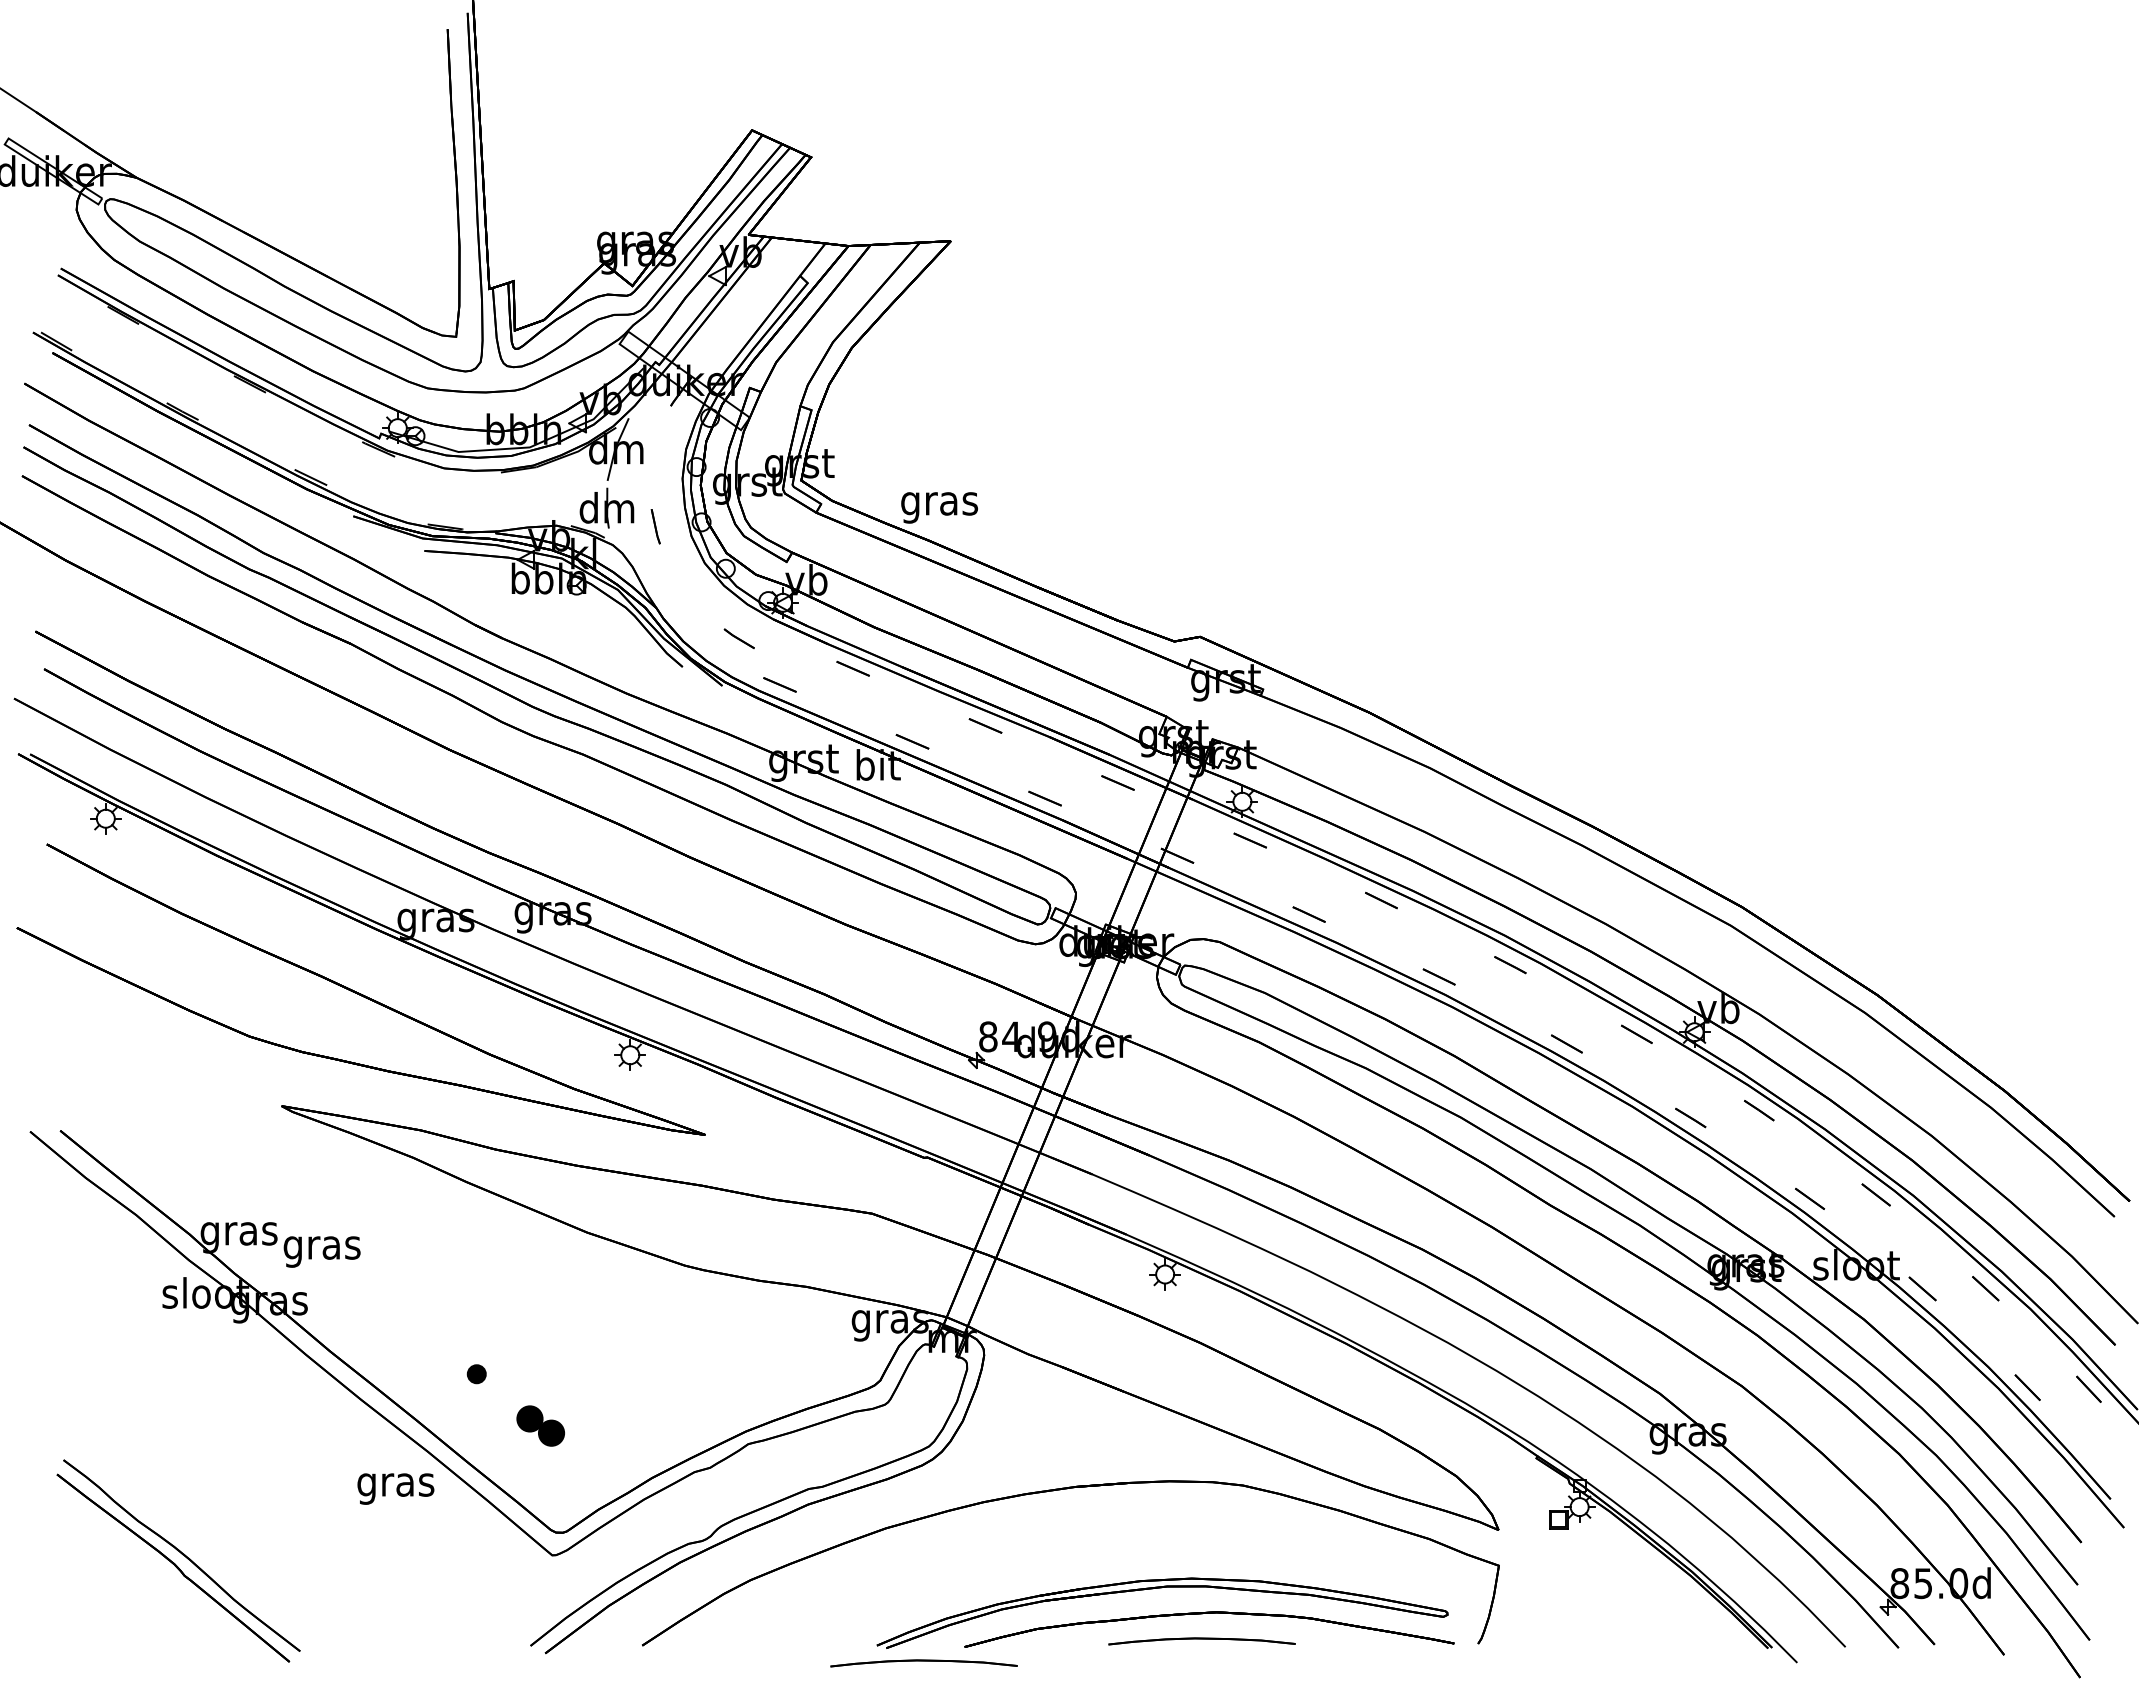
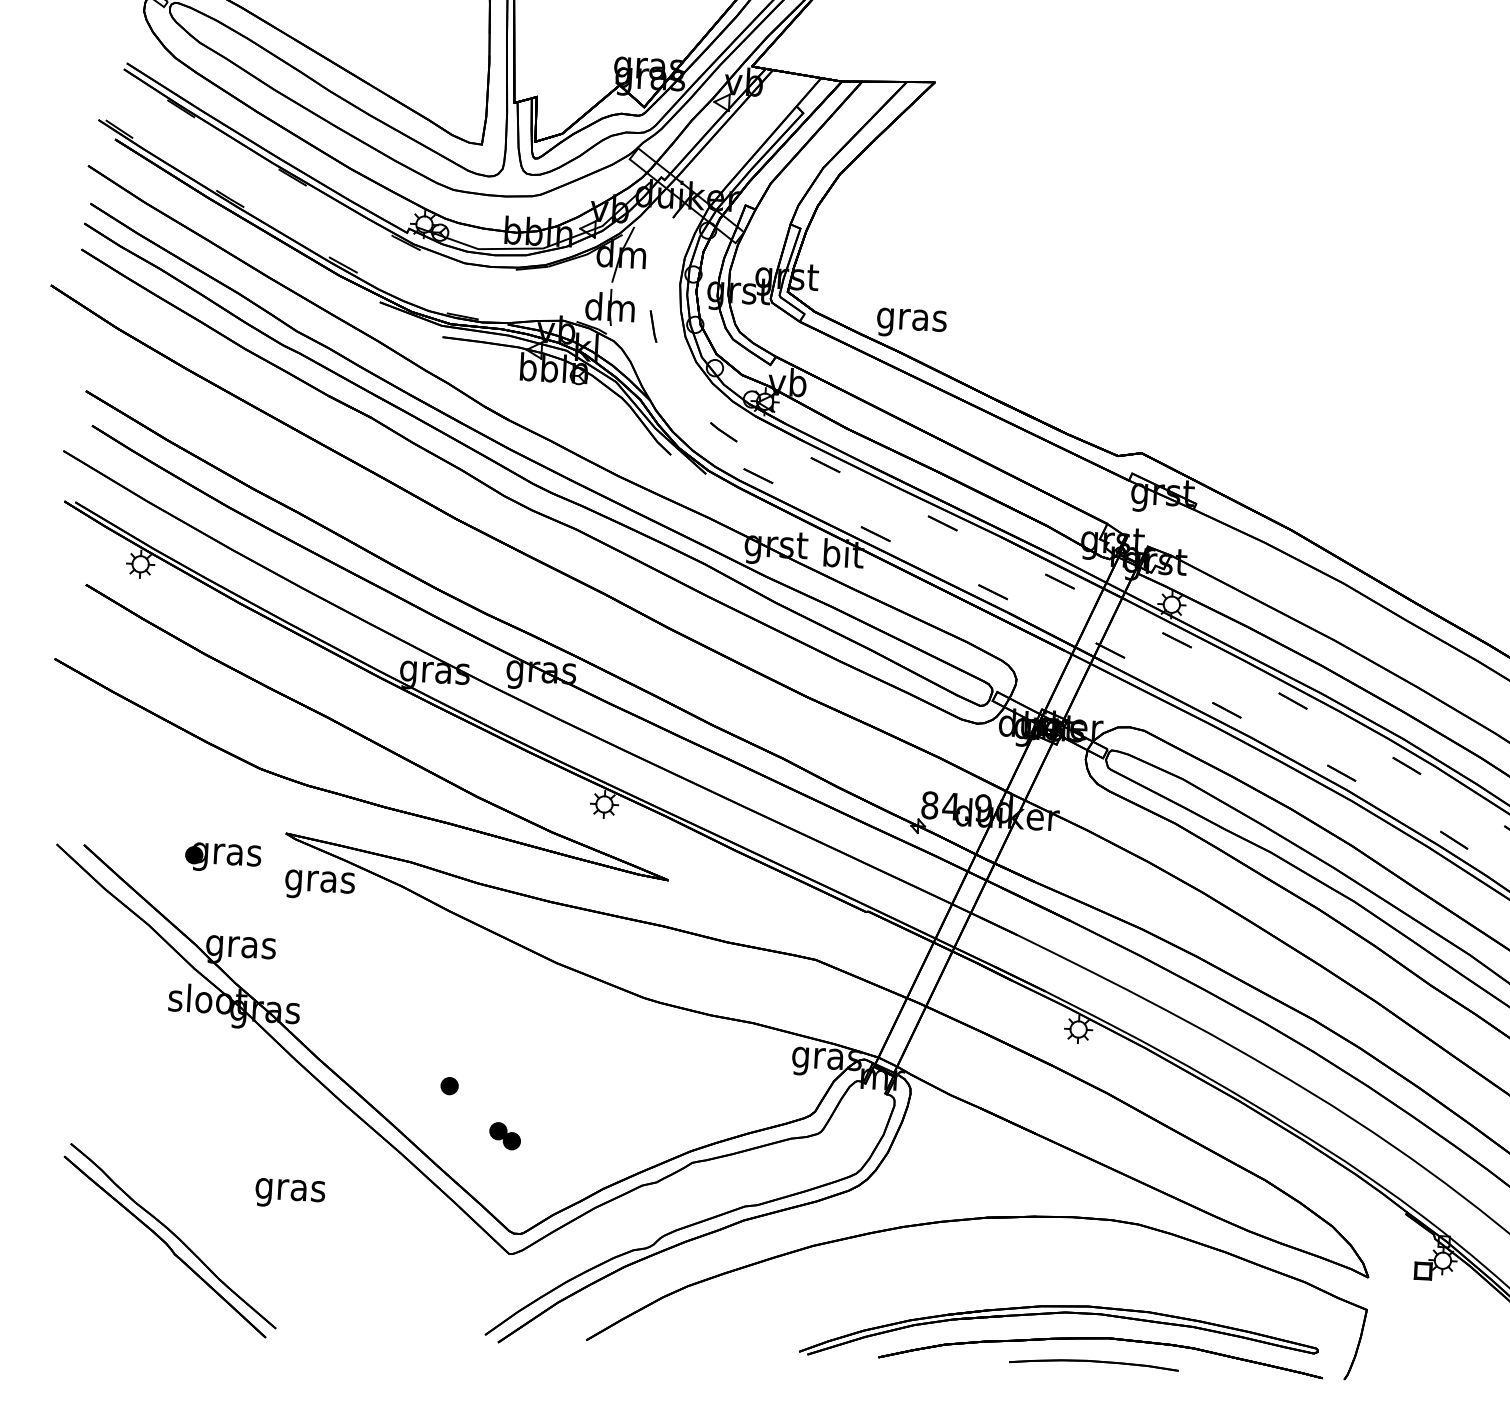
part: (213, 1136) -> (222, 857), added
text: (321, 1251) -> (319, 884), moved
part: (540, 1425) -> (504, 1135), size x0.71
text: (395, 1488) -> (289, 1193), moved
part: (923, 1663) -> (840, 1370), removed

